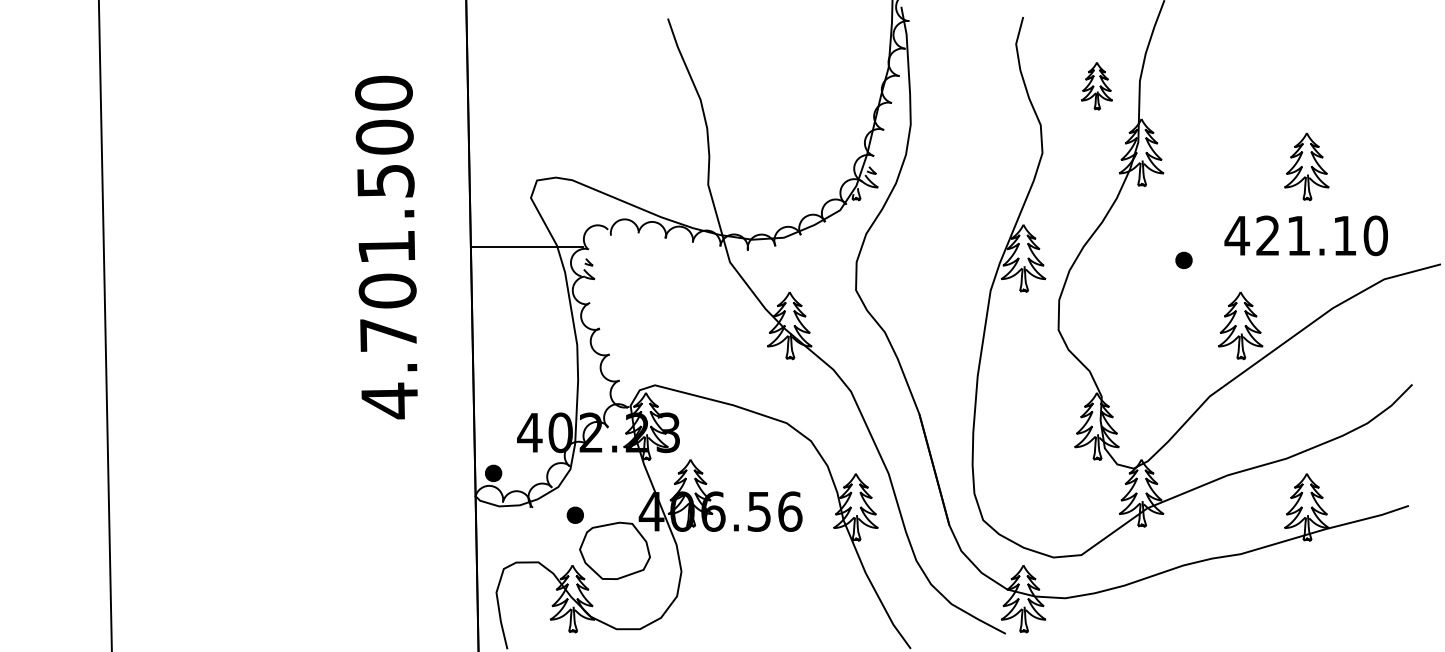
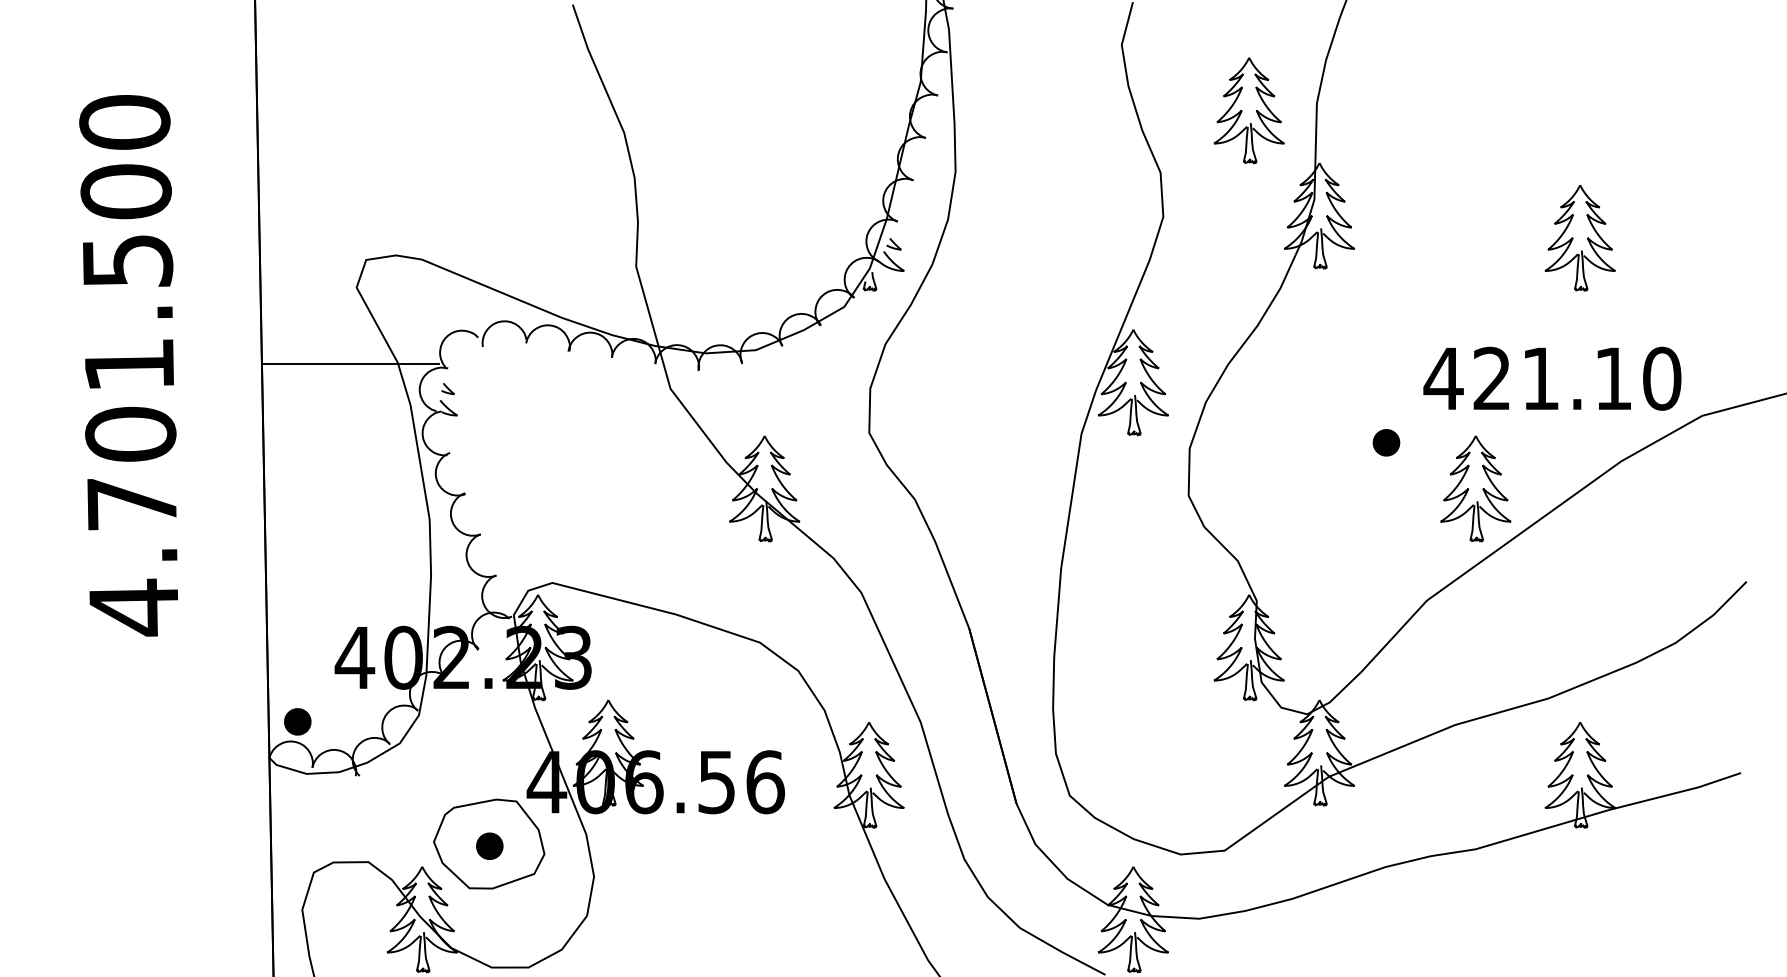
part: (1096, 86) -> (1248, 111), size x1.43
text: (1305, 235) -> (1551, 378), moved
part: (1183, 259) -> (1385, 441), moved
part: (574, 514) -> (488, 845), moved

